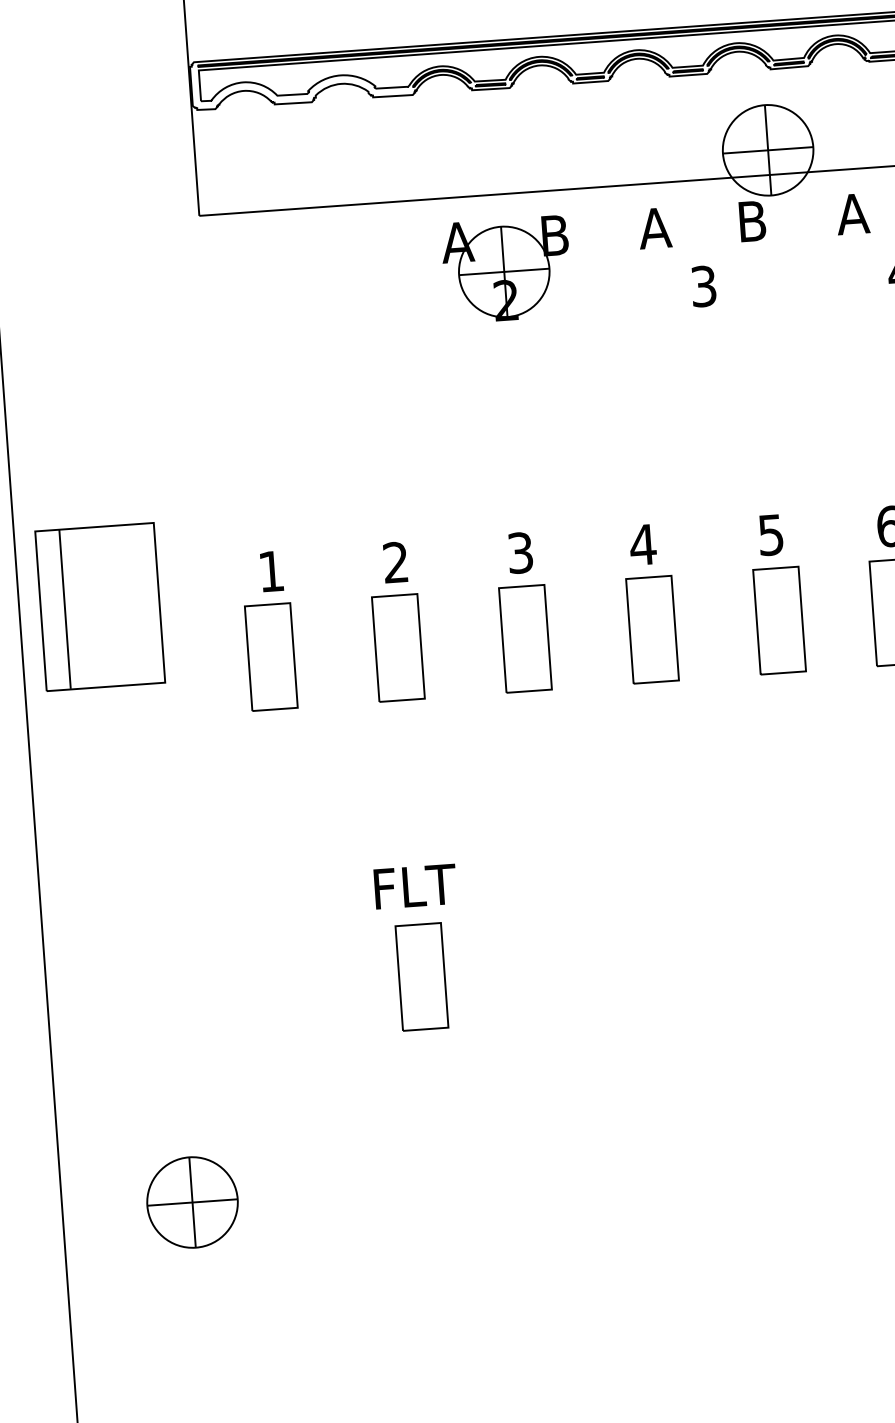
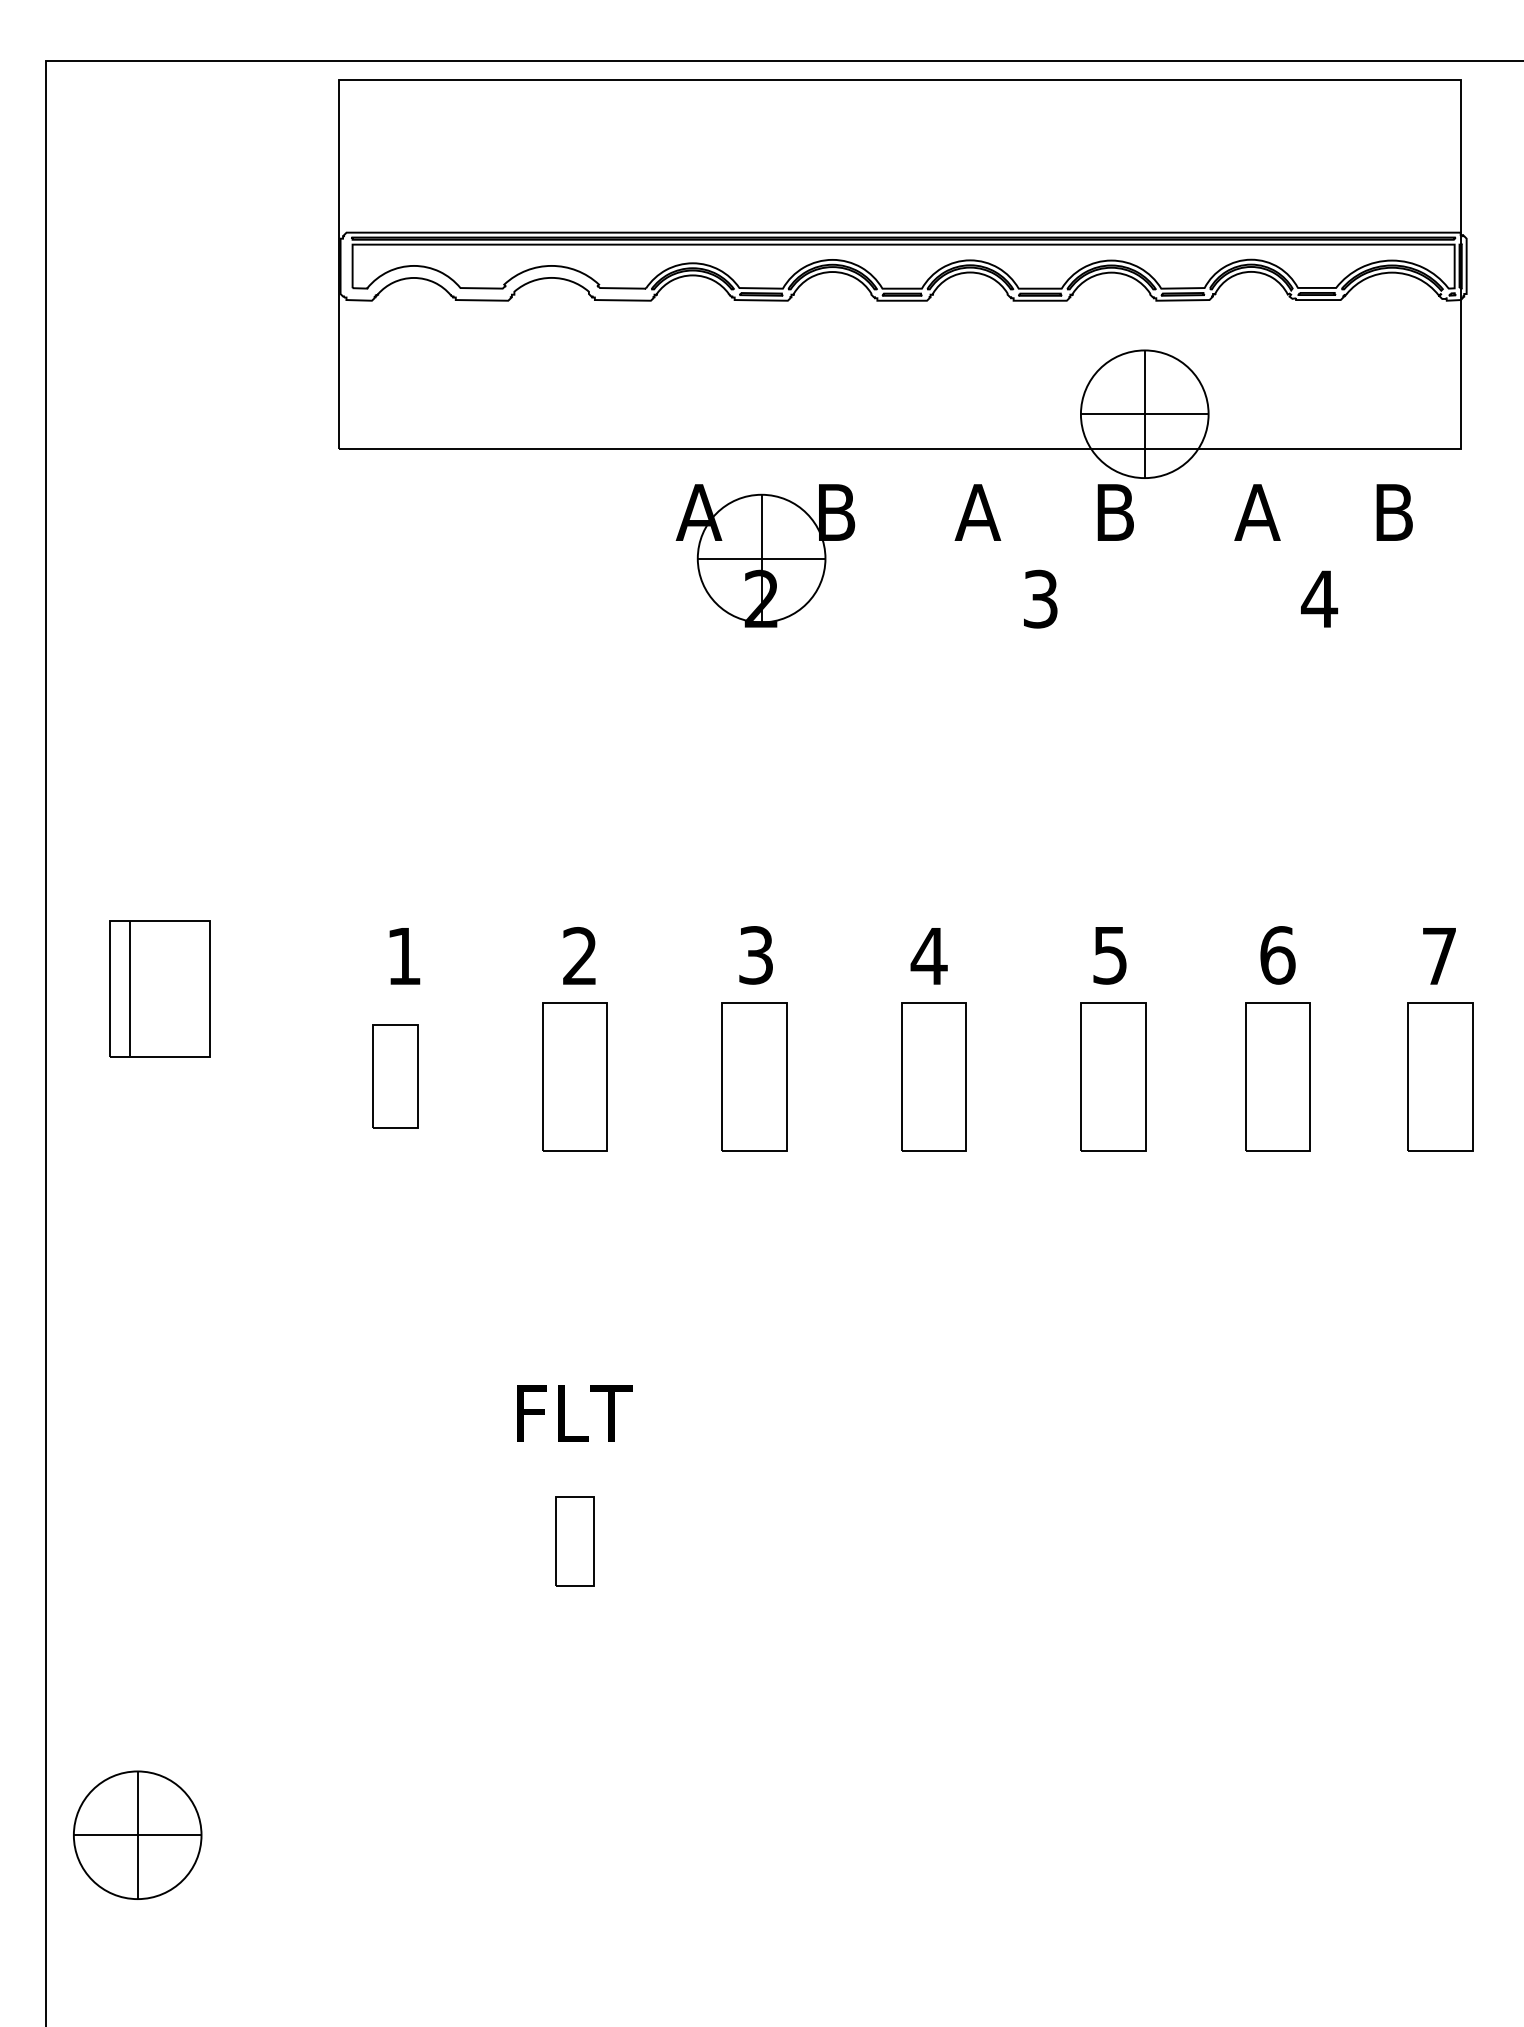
part: (99, 606) -> (159, 988), size x0.6
part: (270, 657) -> (394, 1076), size x0.7
part: (421, 976) -> (574, 1540), size x0.6
part: (192, 1201) -> (137, 1834), moved

